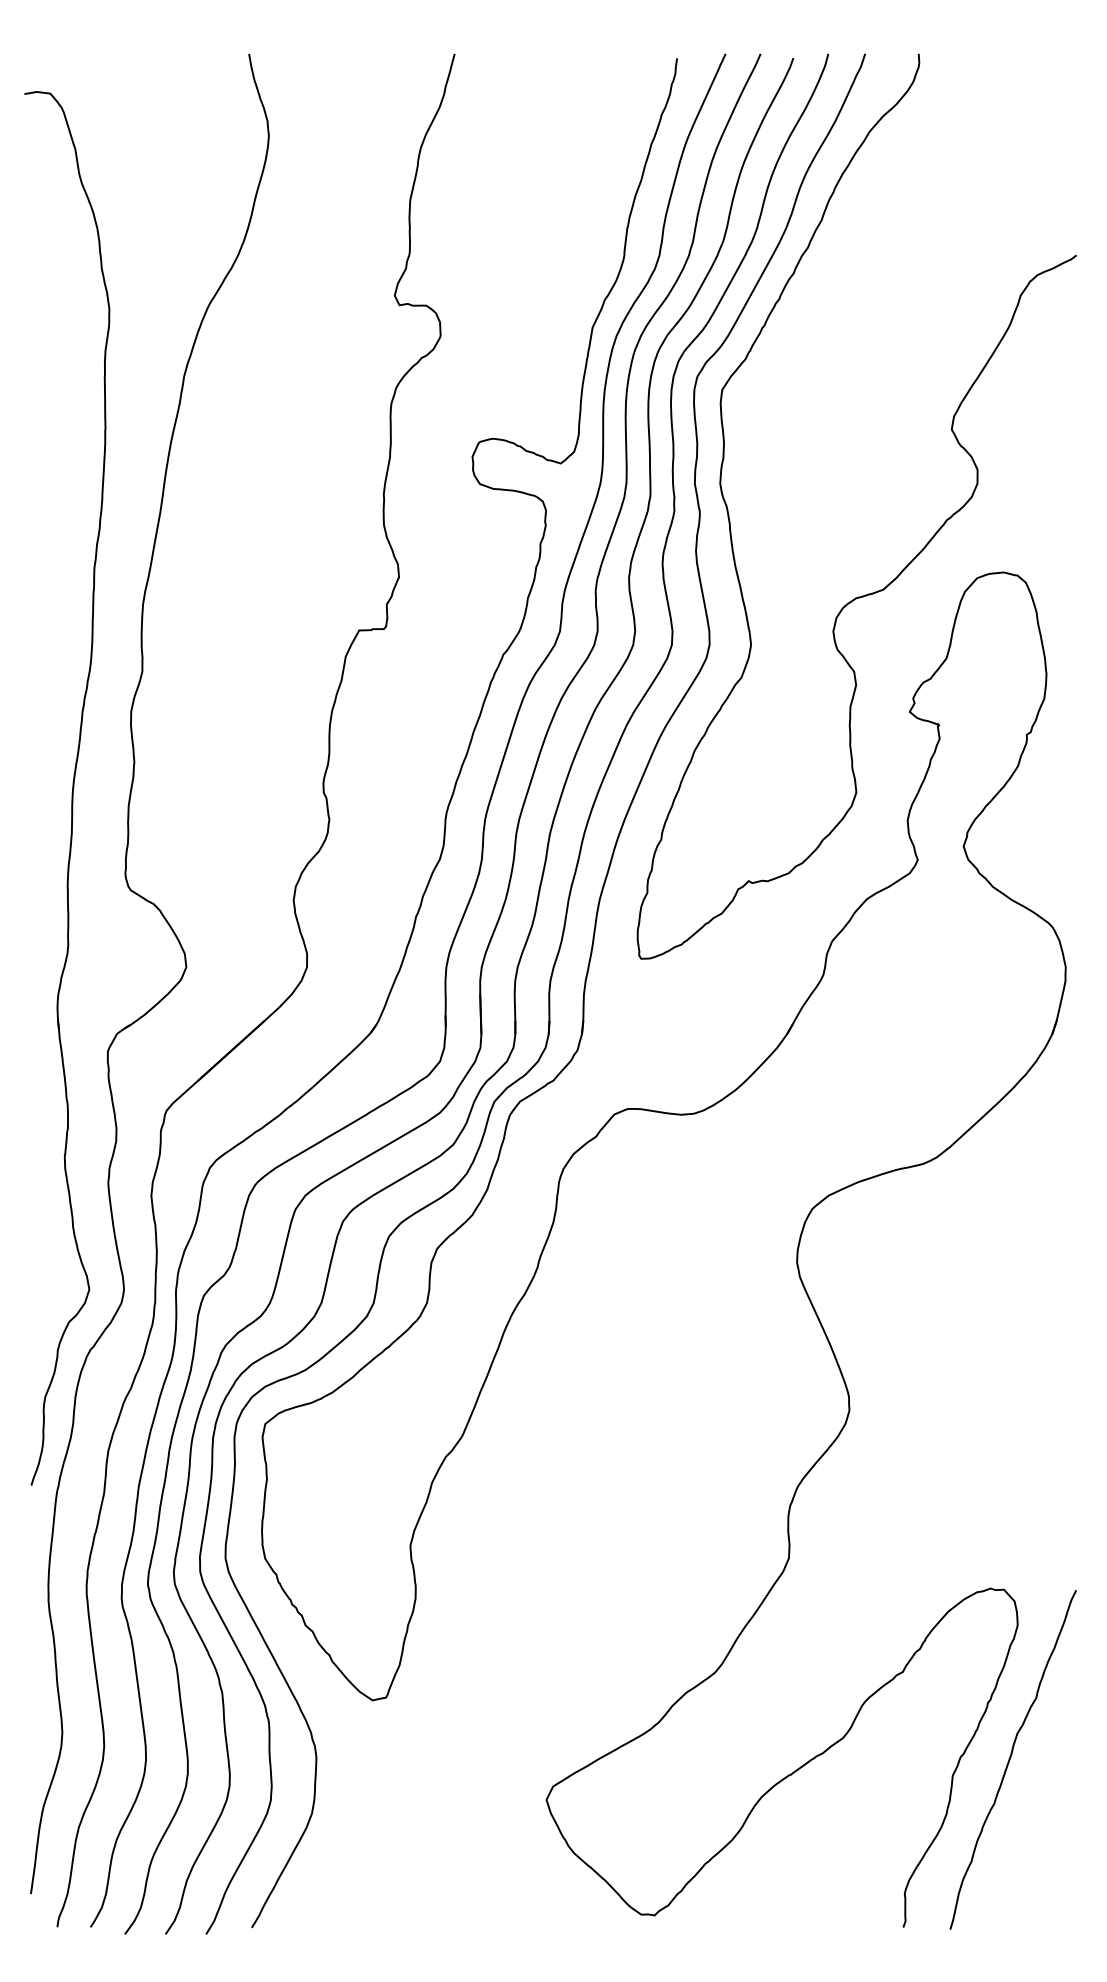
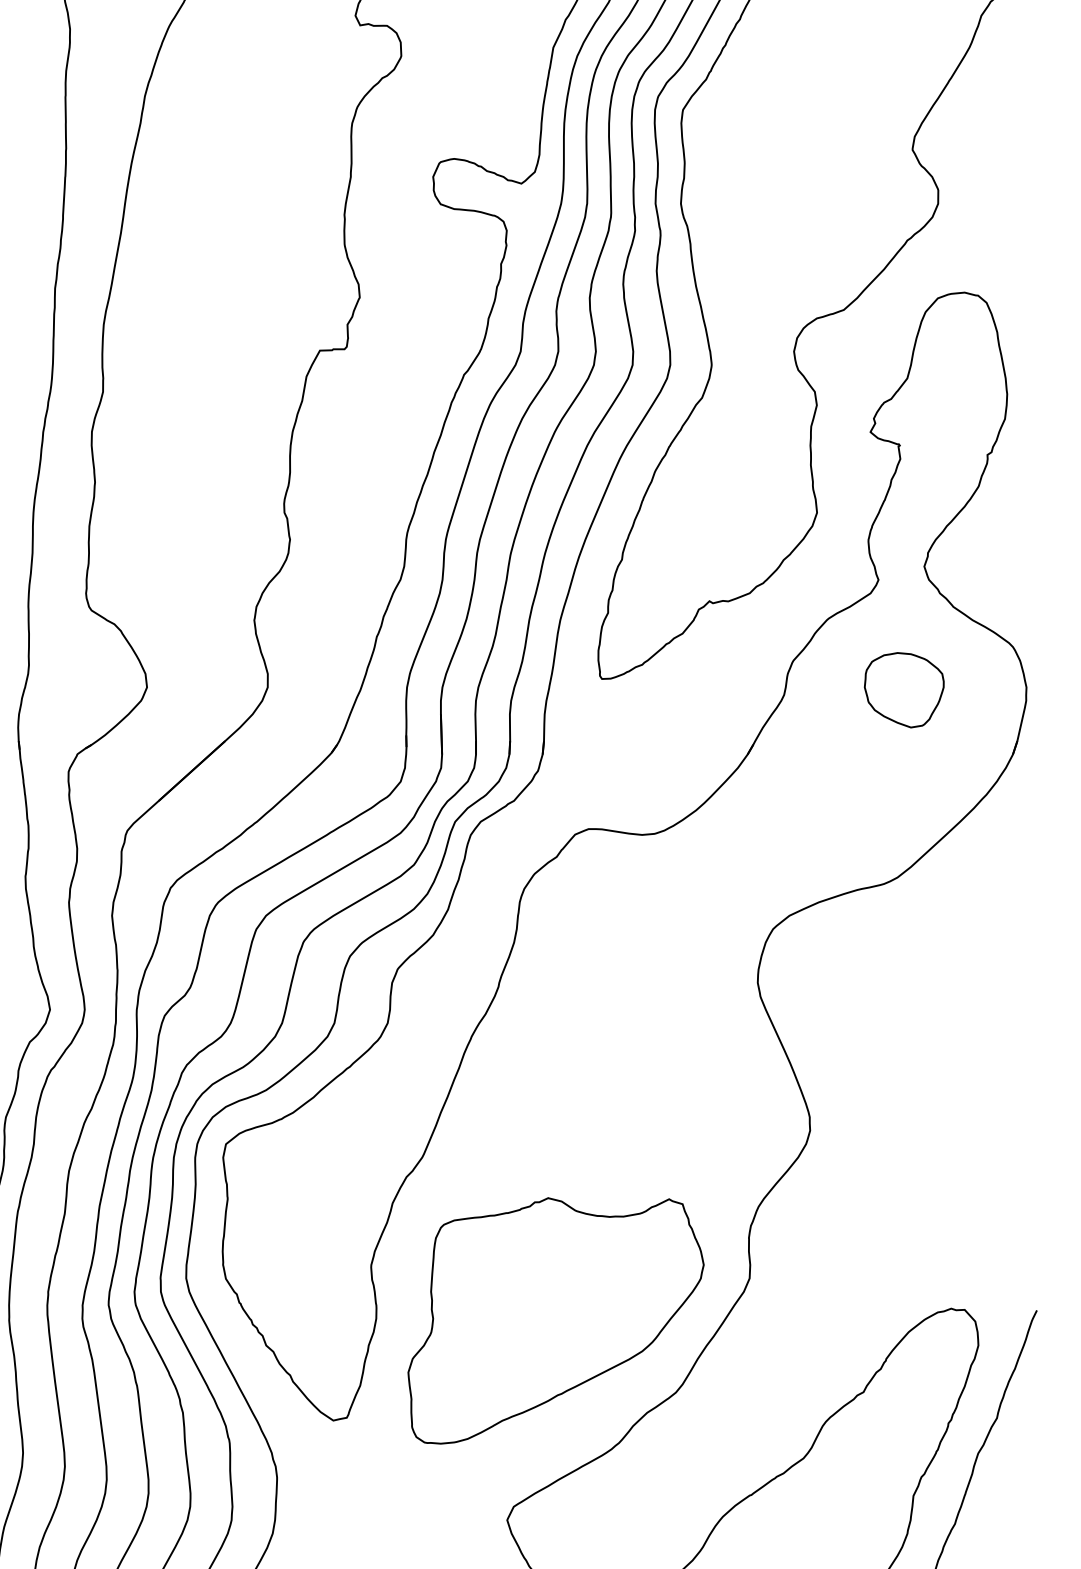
part: (943, 970) -> (904, 690), added
part: (594, 1600) -> (555, 1320), added

